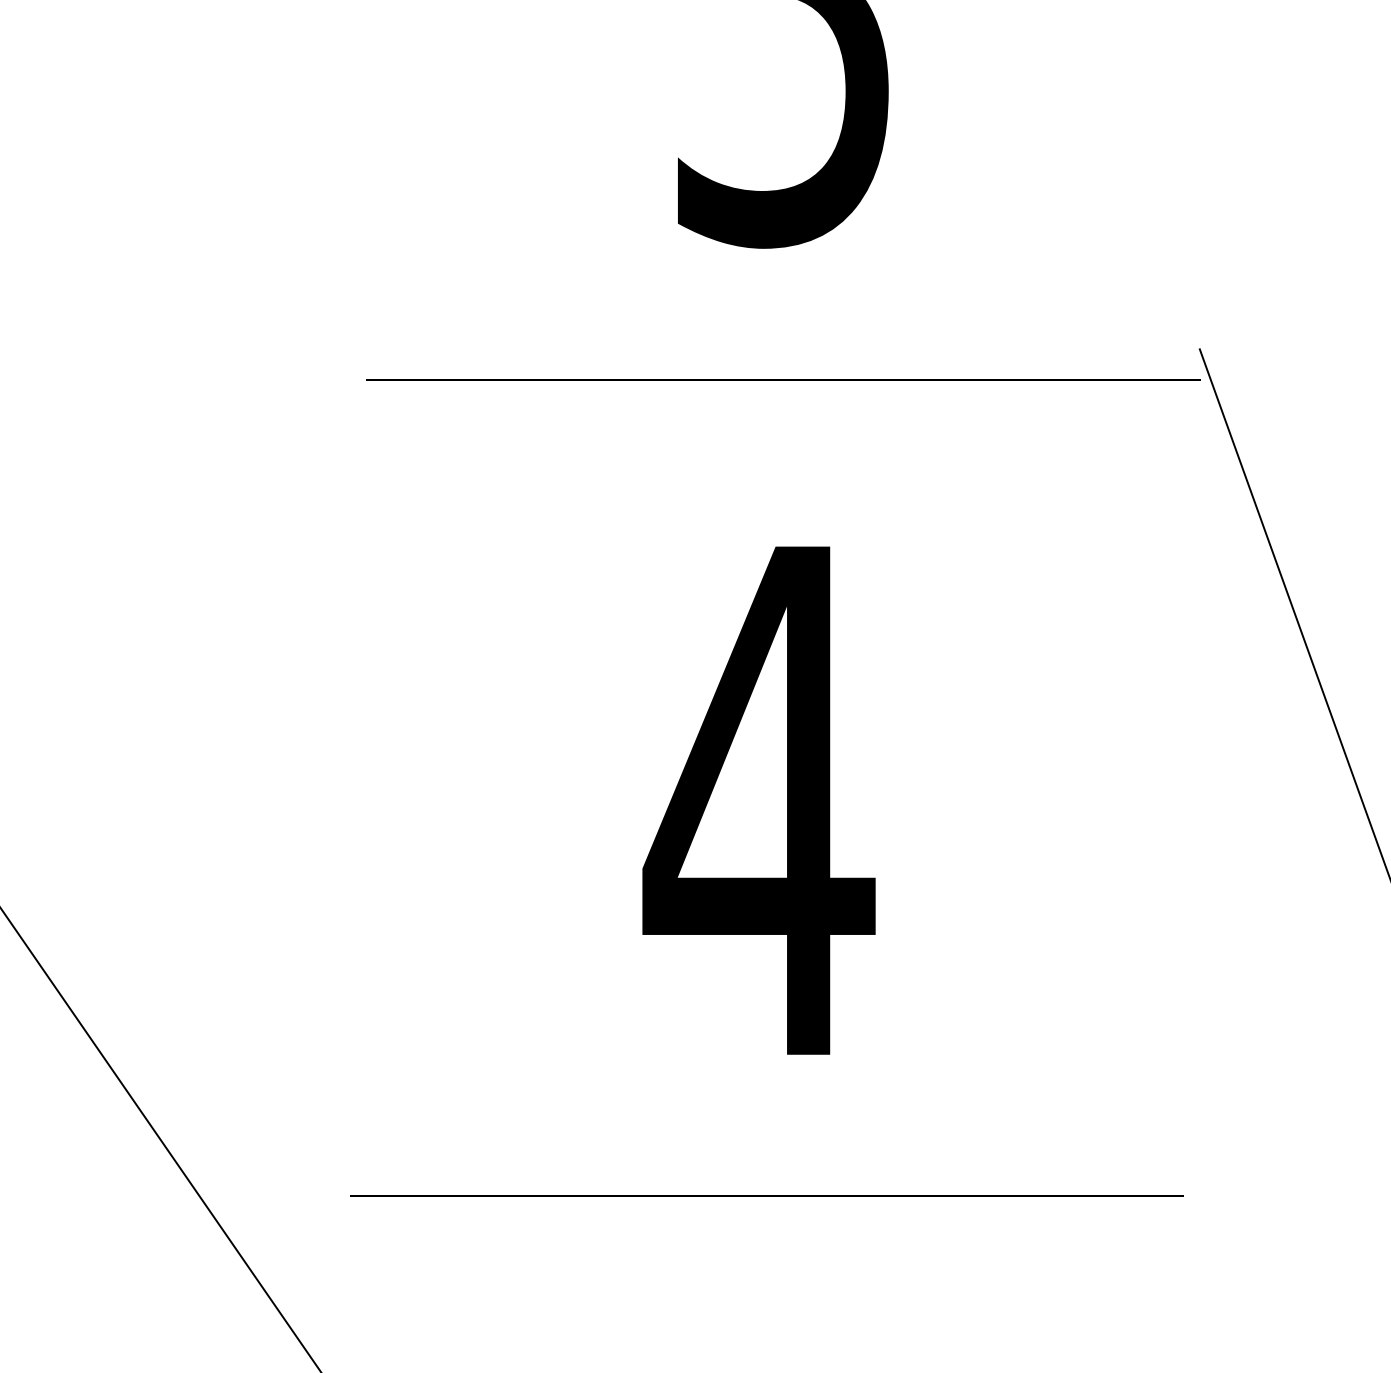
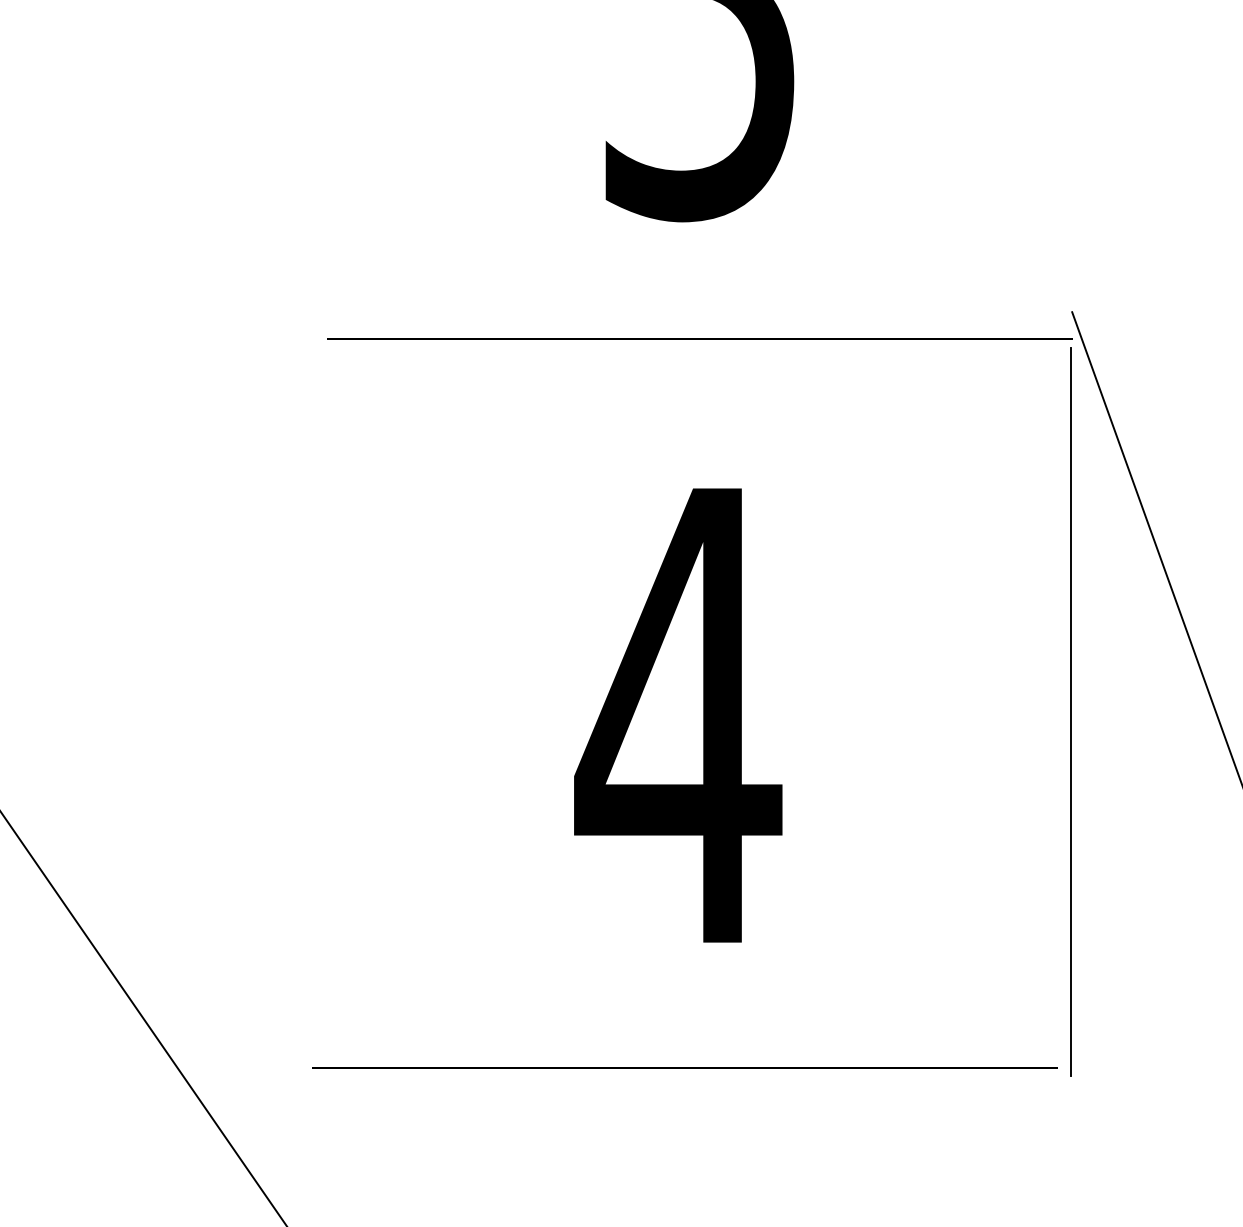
line: (1199, 797) -> (1071, 712), added

